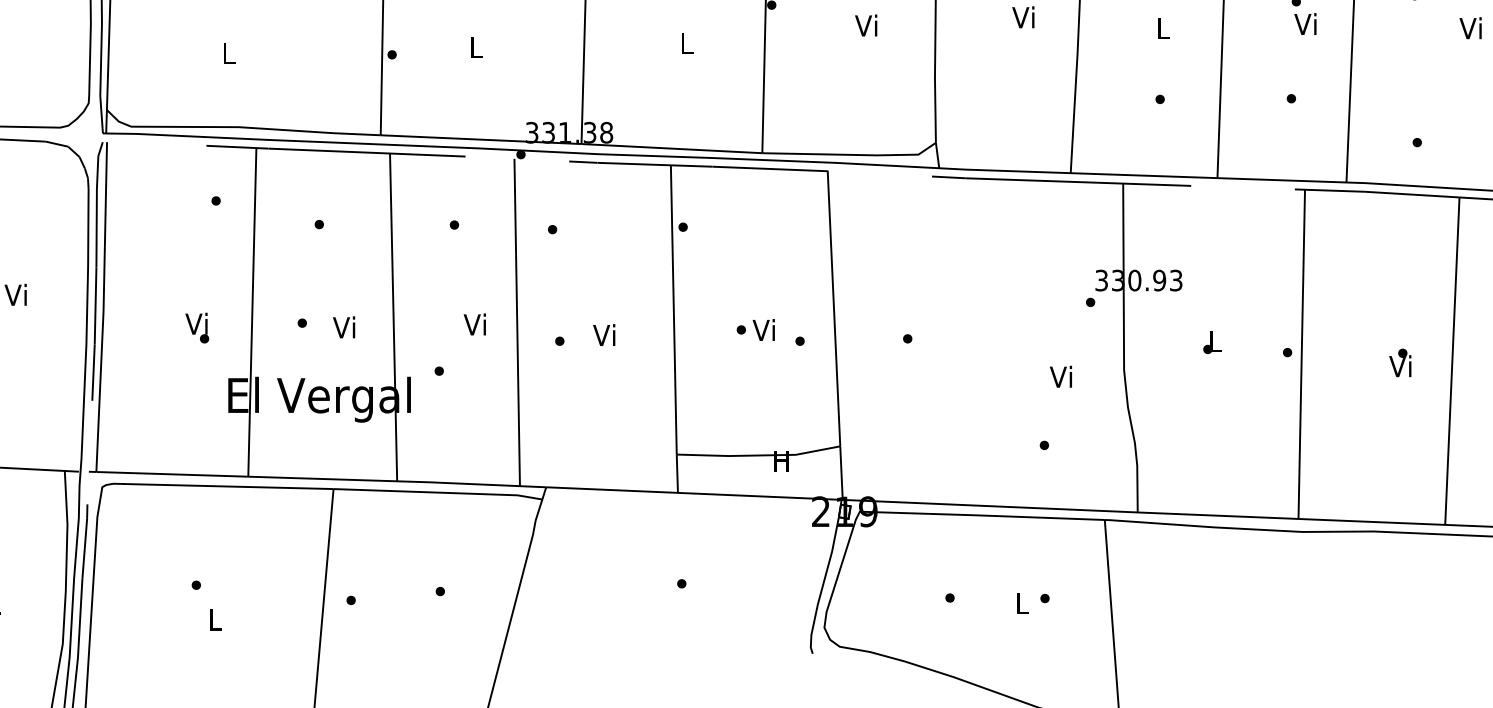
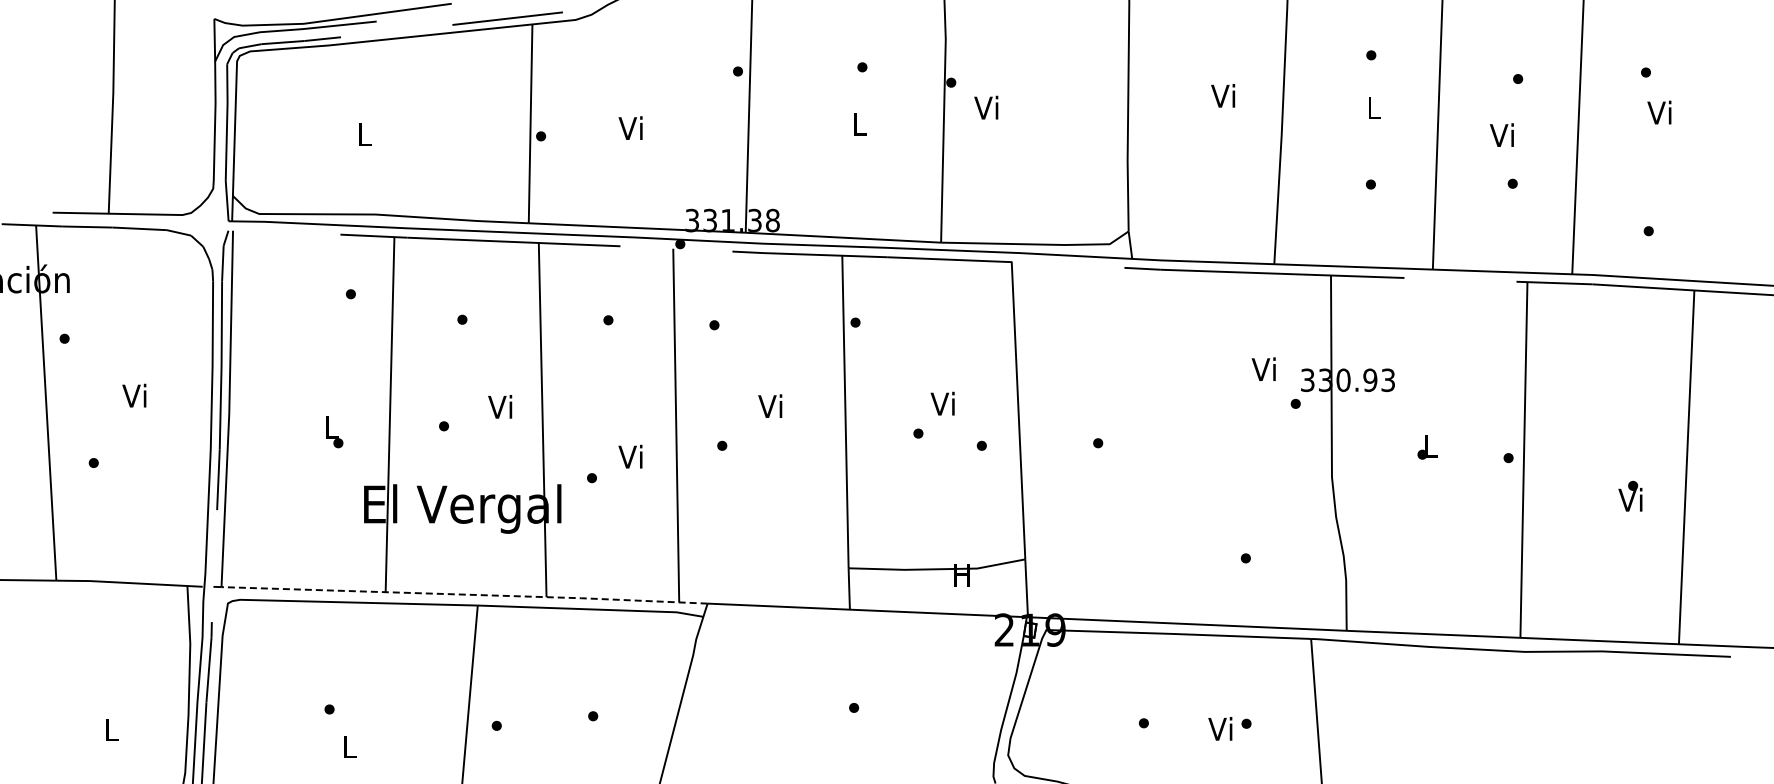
text: (1305, 23) -> (1501, 134), moved
text: (866, 25) -> (986, 107), moved
text: (1470, 28) -> (1659, 112), moved
text: (474, 46) -> (630, 127), L -> Vi
text: (196, 323) -> (329, 426), Vi -> L
text: (474, 324) -> (630, 456), moved
text: (344, 327) -> (500, 406), moved
text: (763, 329) -> (942, 403), moved
text: (604, 334) -> (770, 405), moved
text: (1400, 362) -> (1630, 495), moved
text: (1060, 376) -> (1263, 368), moved
line: (321, 478) -> (464, 594), solid -> dashed
text: (1020, 602) -> (1220, 728), L -> Vi

